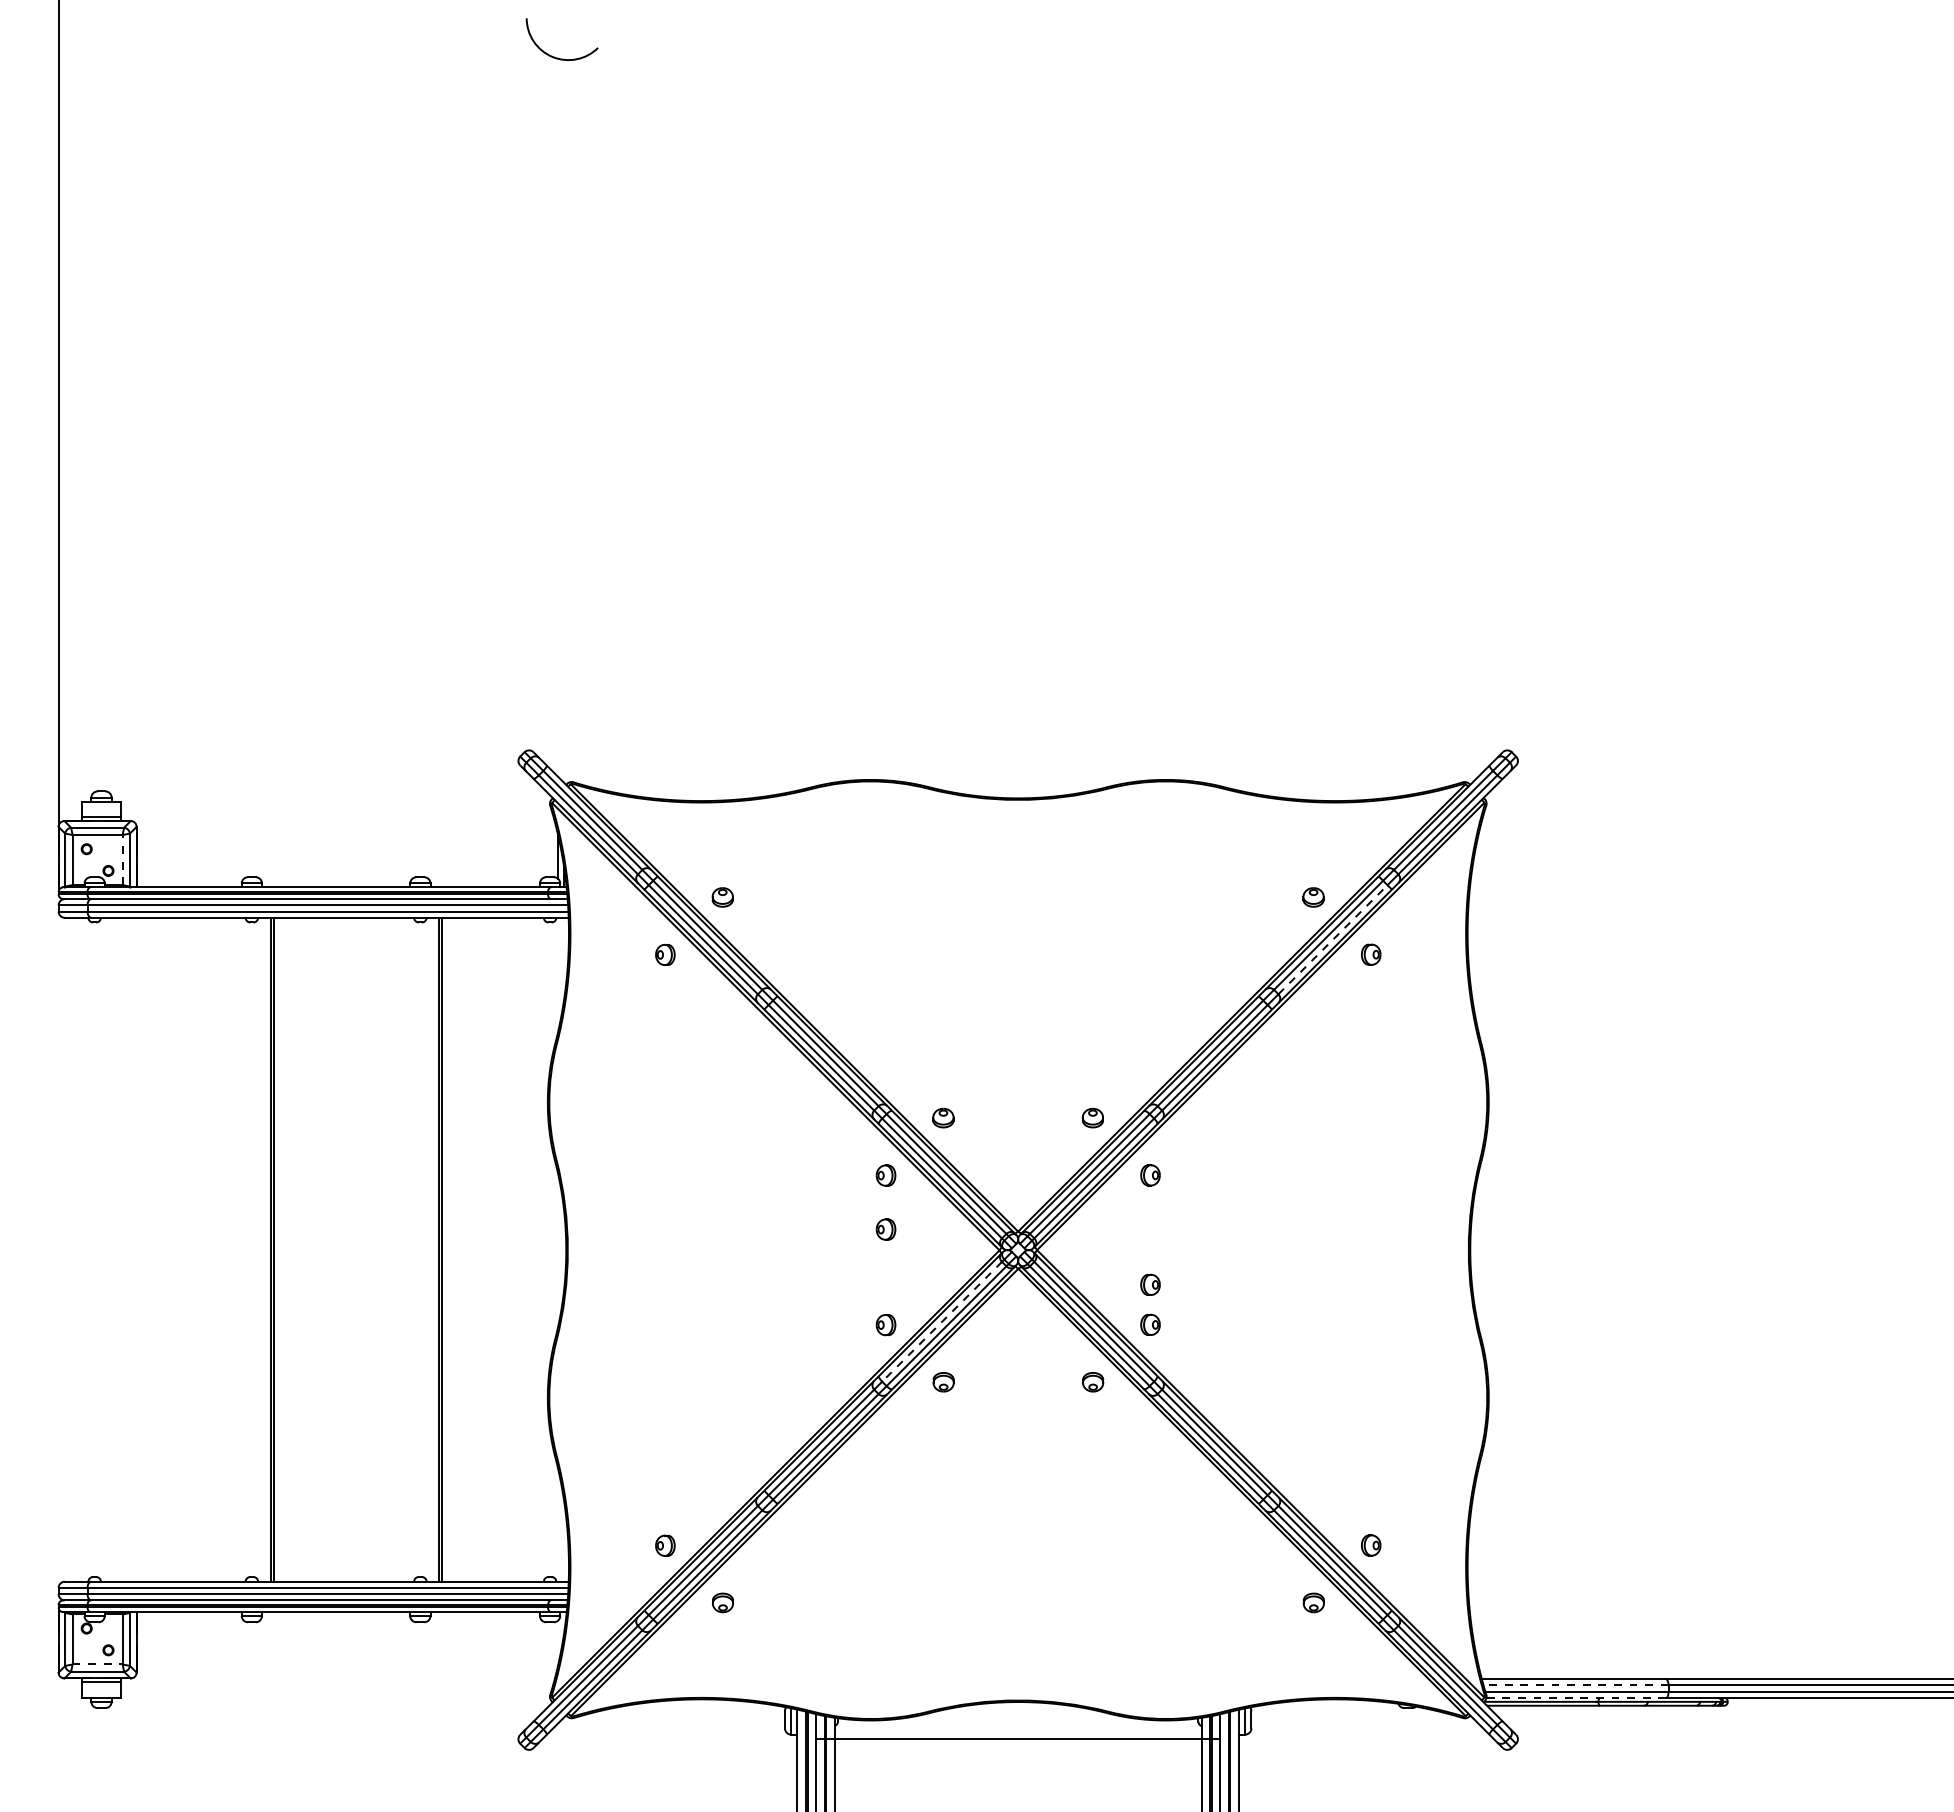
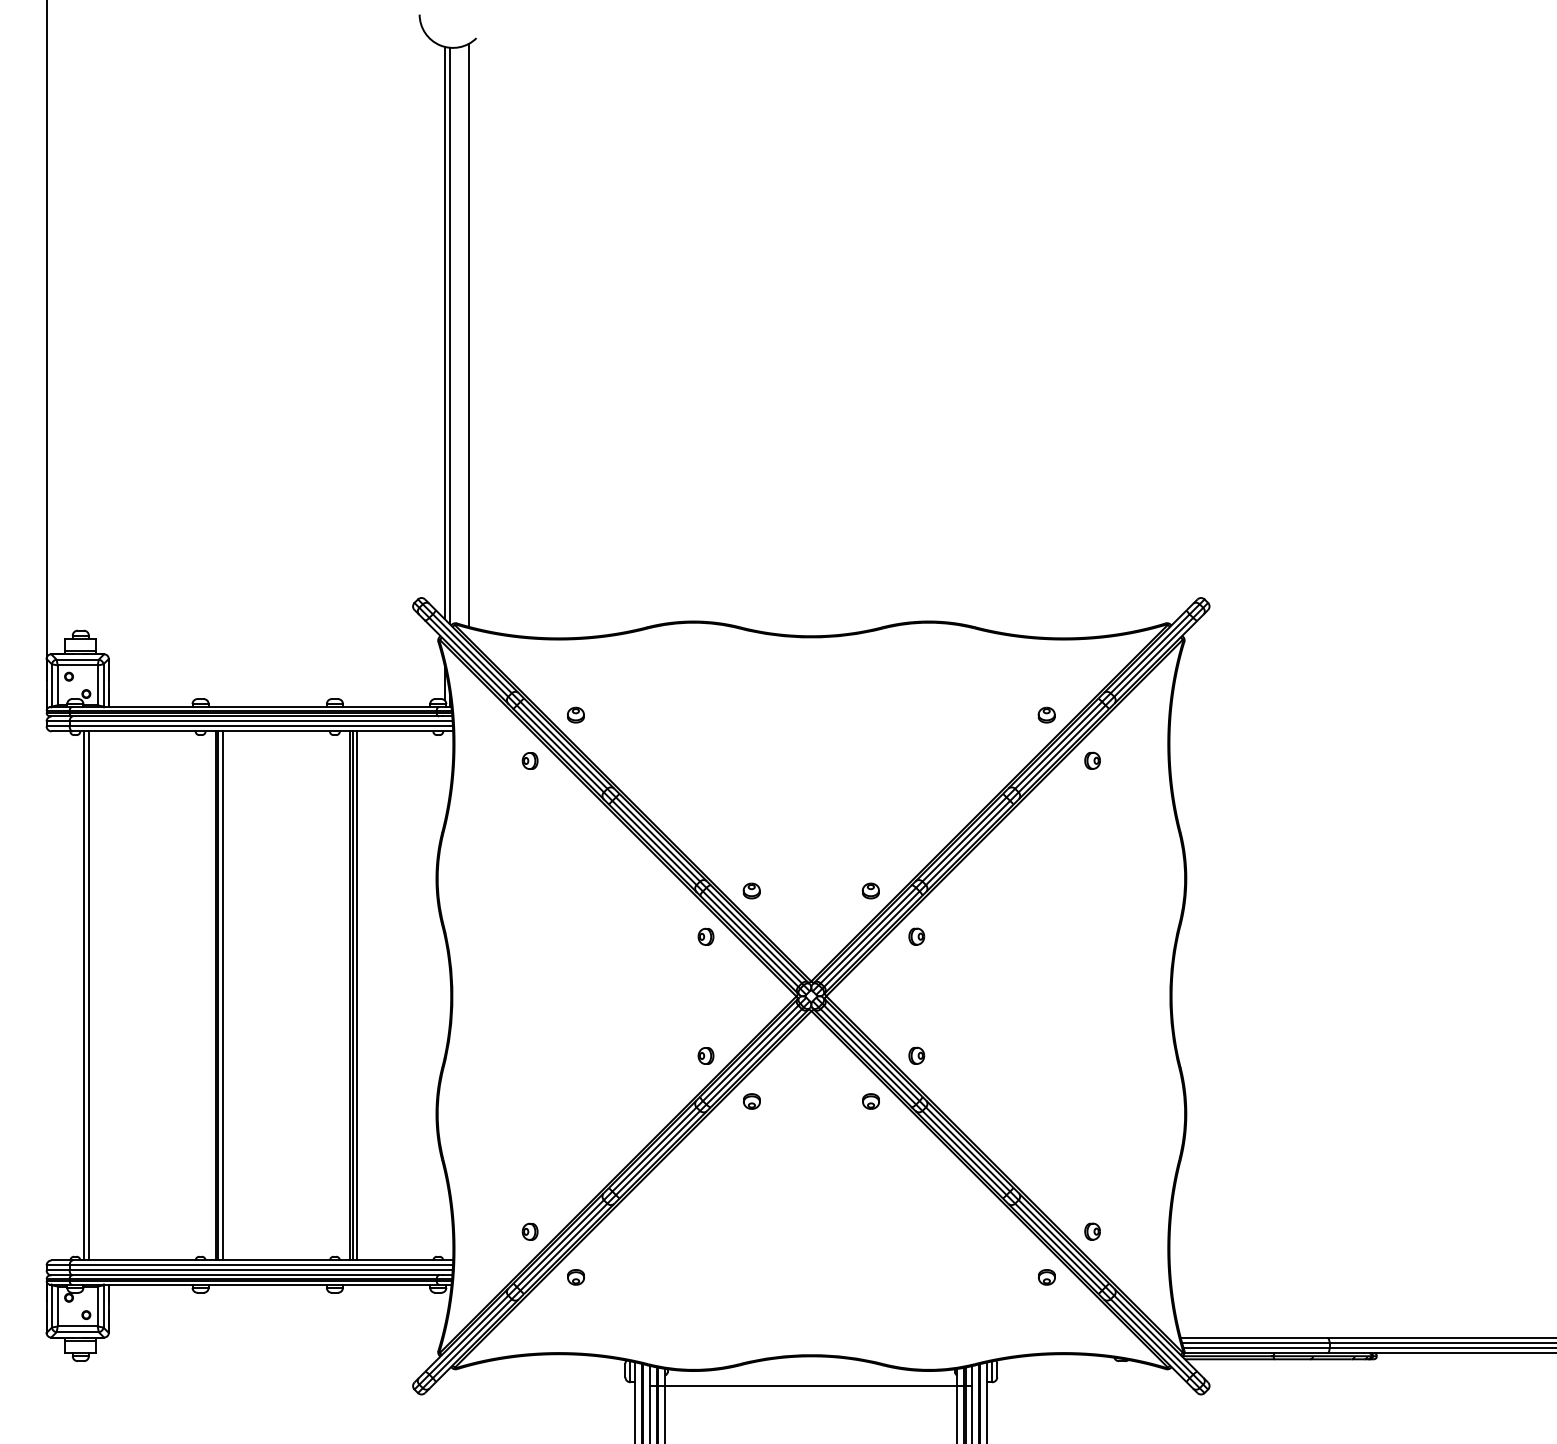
line: (557, 417) -> (444, 332), added
line: (564, 420) -> (449, 335), added
line: (589, 420) -> (469, 335), added
line: (122, 859) -> (97, 684), dashed -> solid
line: (1333, 939) -> (1062, 748), dashed -> solid
part: (885, 1229) -> (705, 979), removed
line: (105, 1249) -> (84, 995), added
line: (111, 1249) -> (88, 995), added
line: (280, 1249) -> (223, 995), added
line: (448, 1249) -> (357, 995), added
part: (1150, 1284) -> (916, 1023), removed
line: (942, 1321) -> (751, 1053), dashed -> solid
line: (98, 1664) -> (78, 1326), dashed -> solid
line: (1575, 1685) -> (1255, 1343), dashed -> solid
line: (1576, 1697) -> (1256, 1352), dashed -> solid

